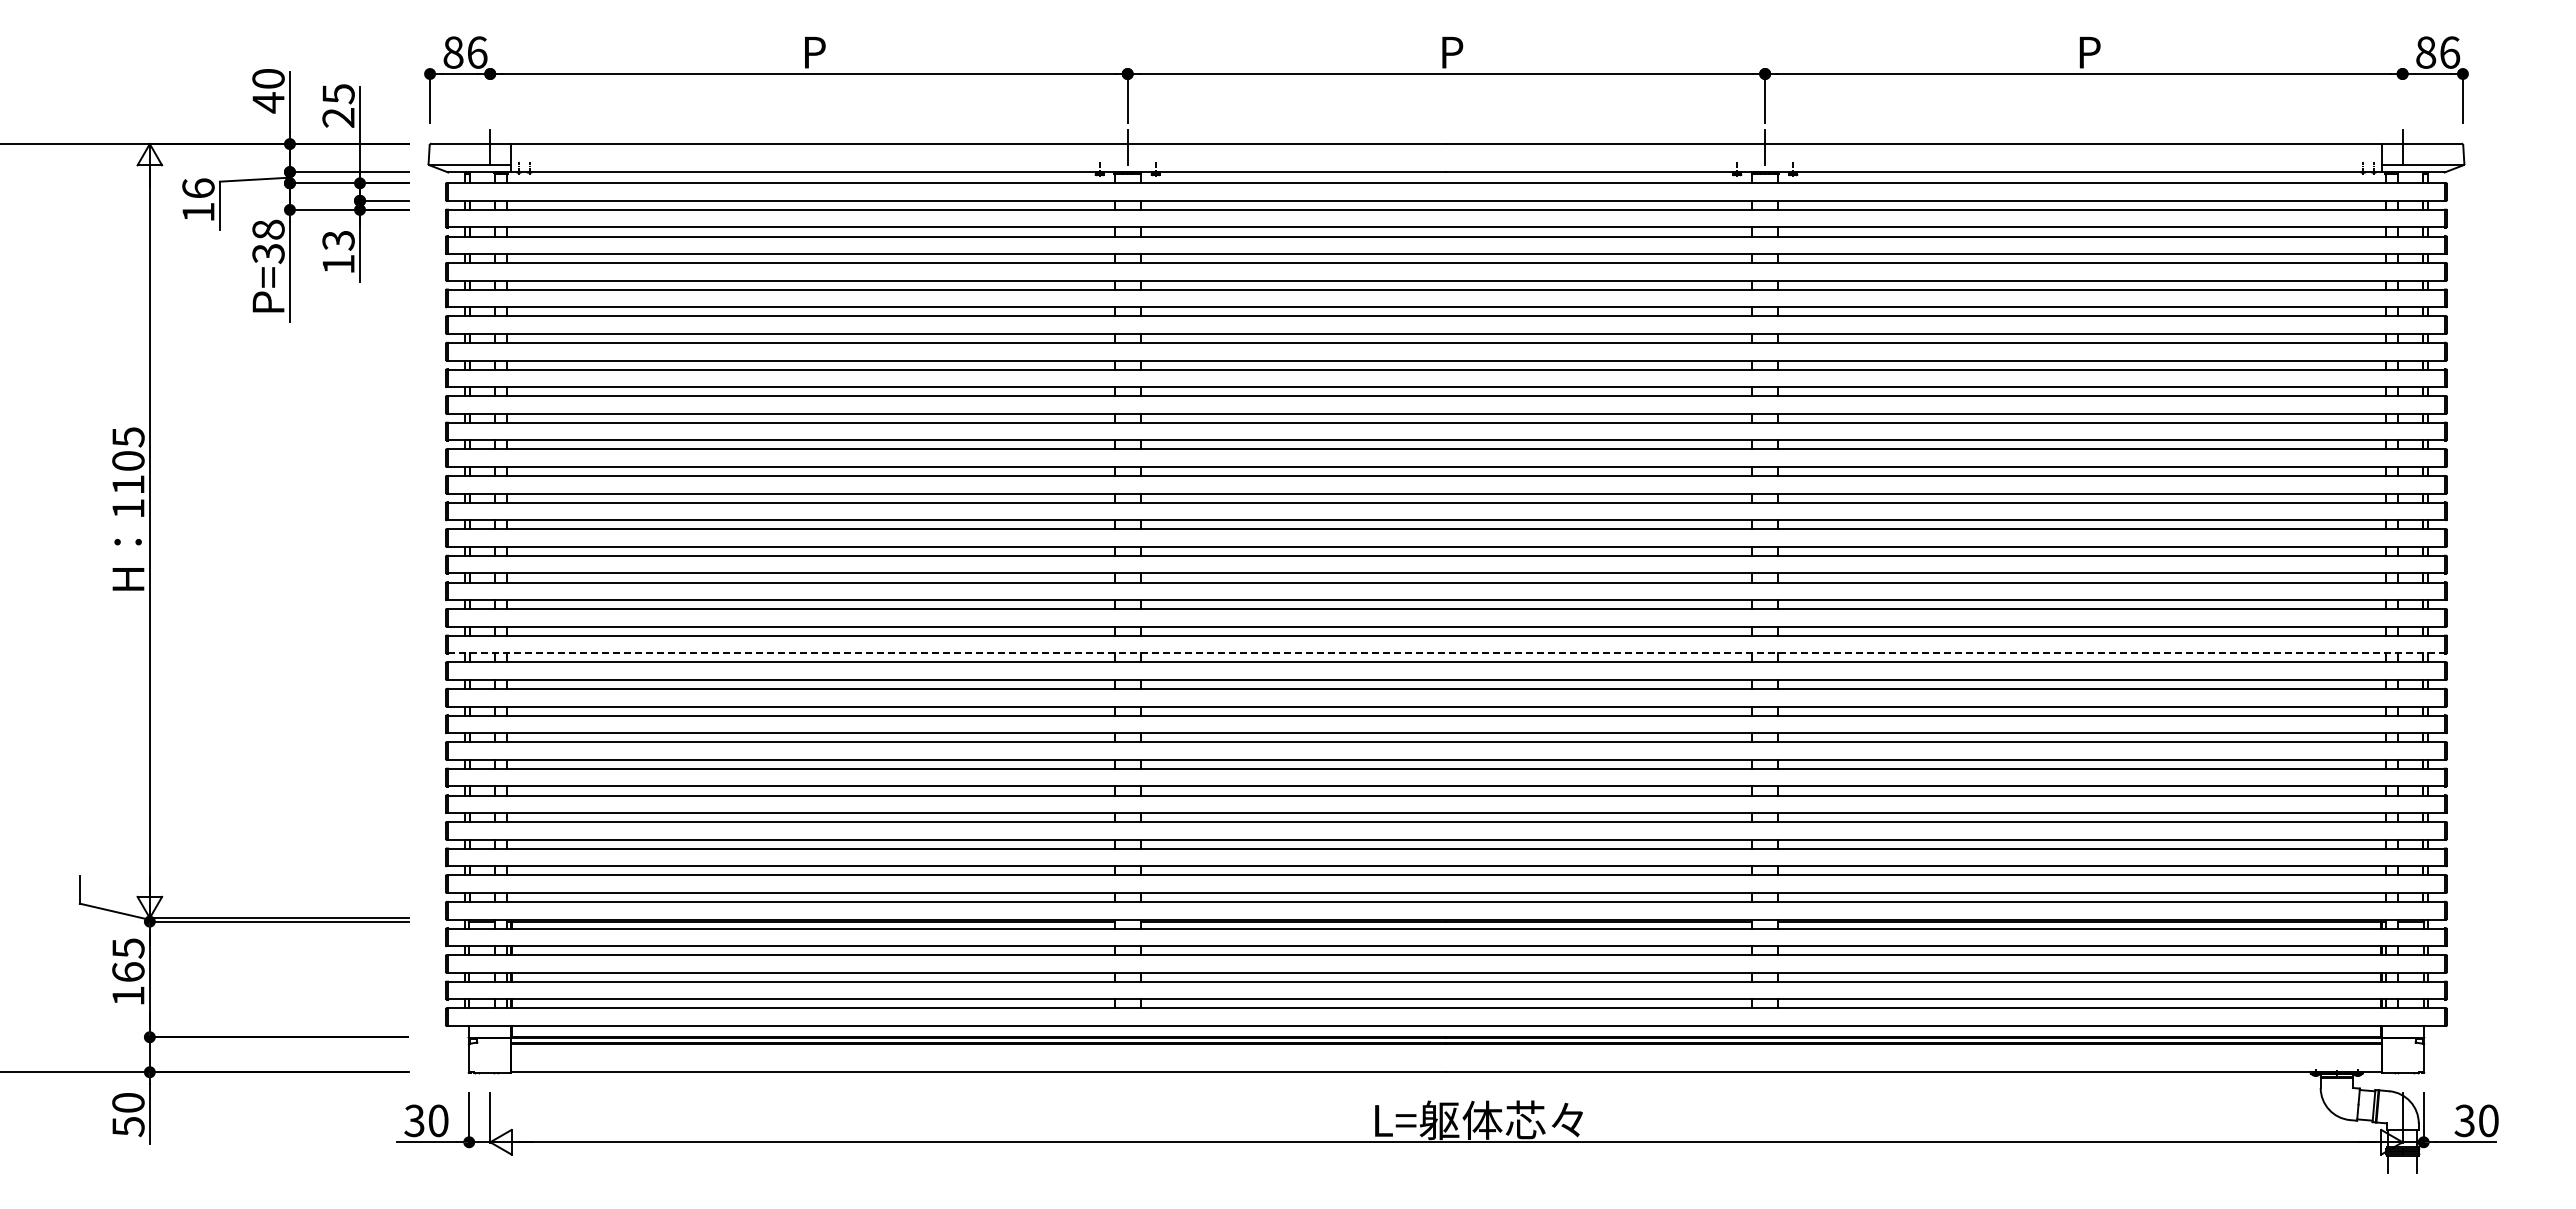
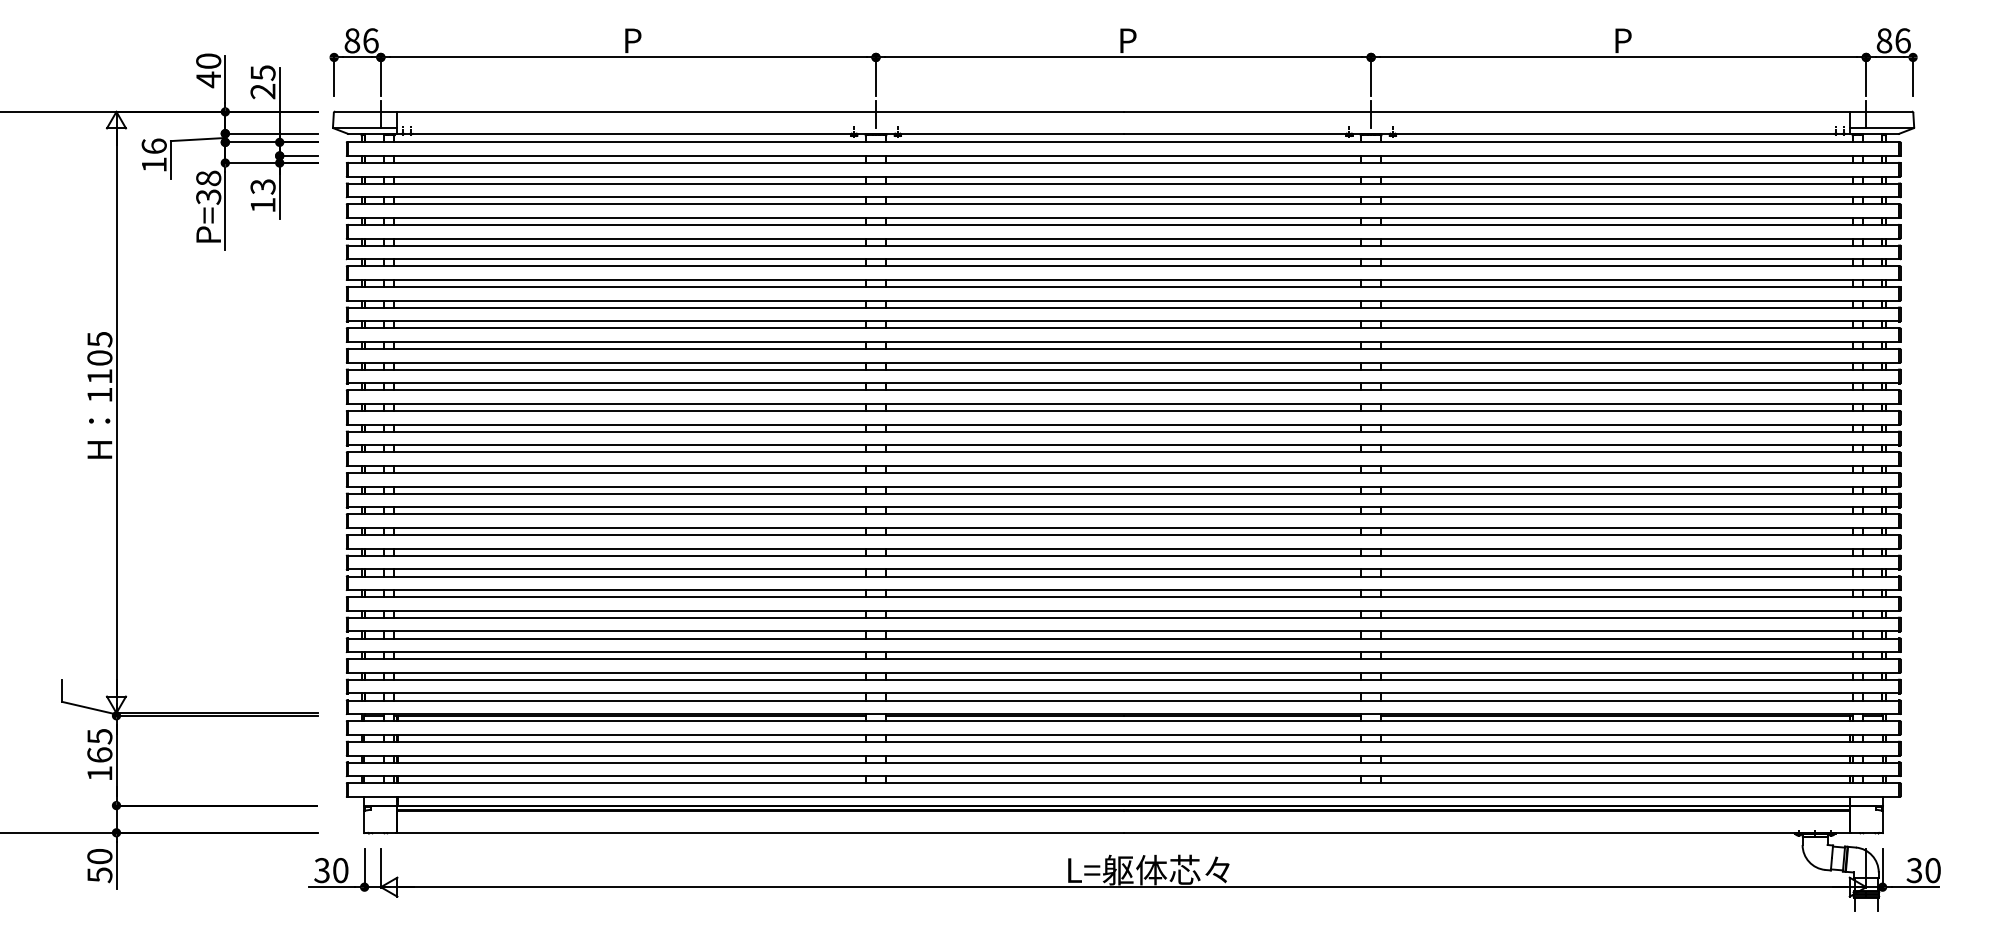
line: (490, 98) -> (381, 76), added
line: (2402, 98) -> (1866, 76), added
line: (1446, 653) -> (1123, 507), dashed -> solid

